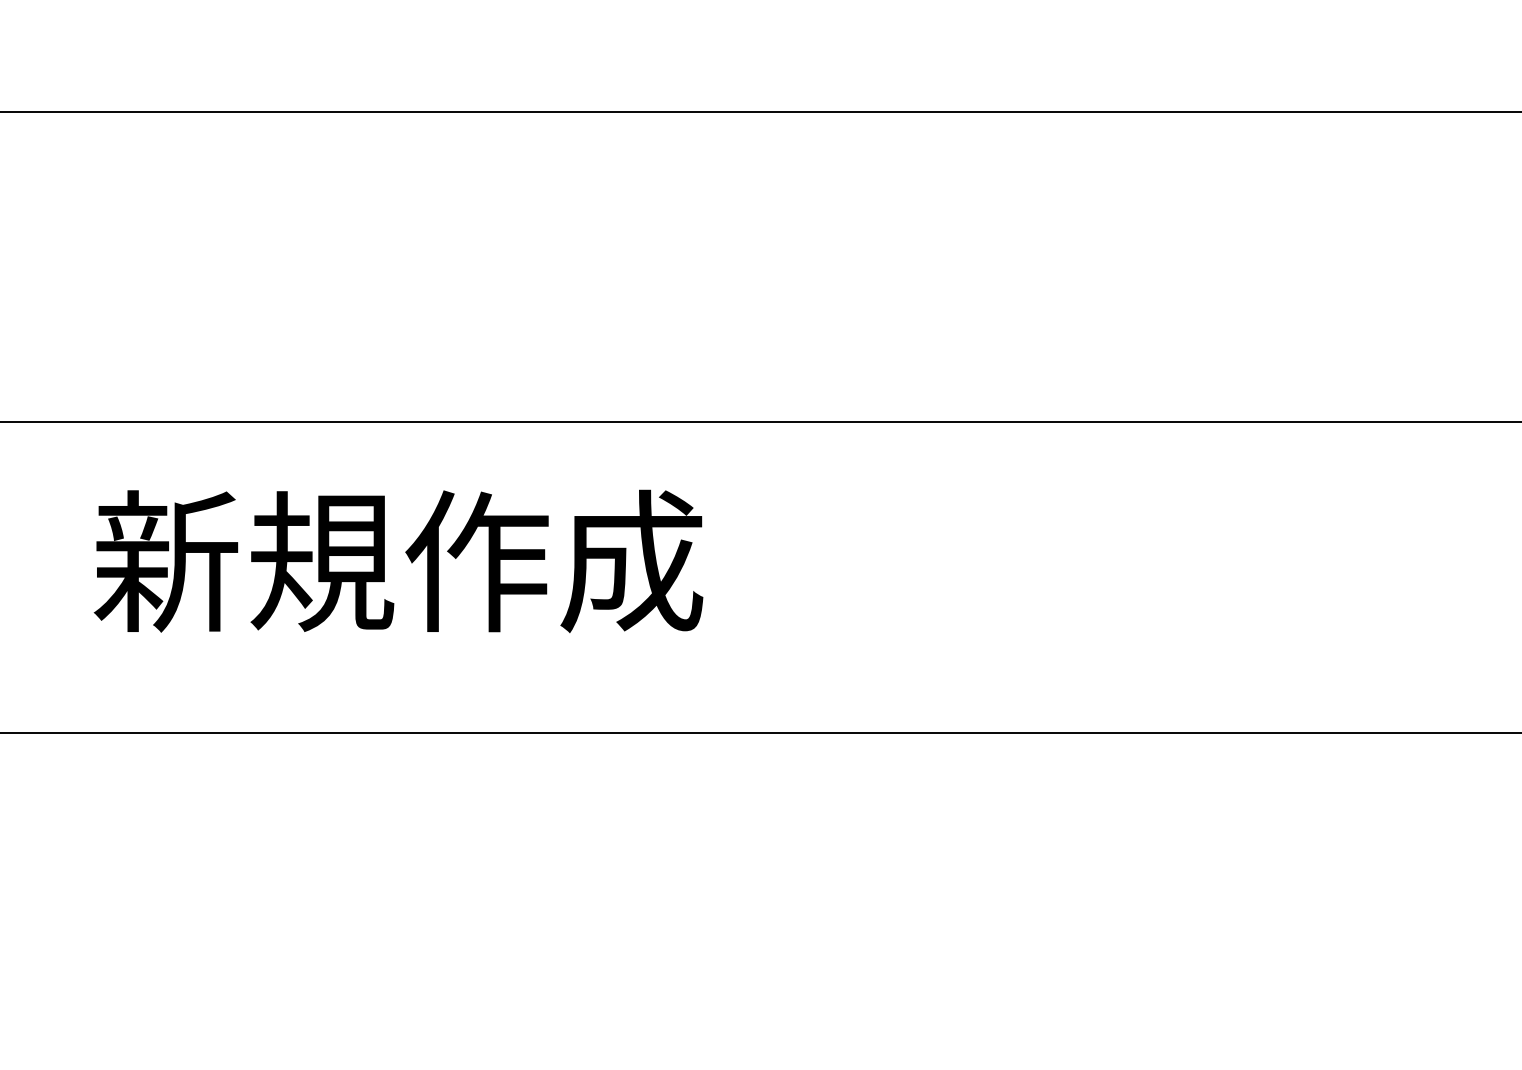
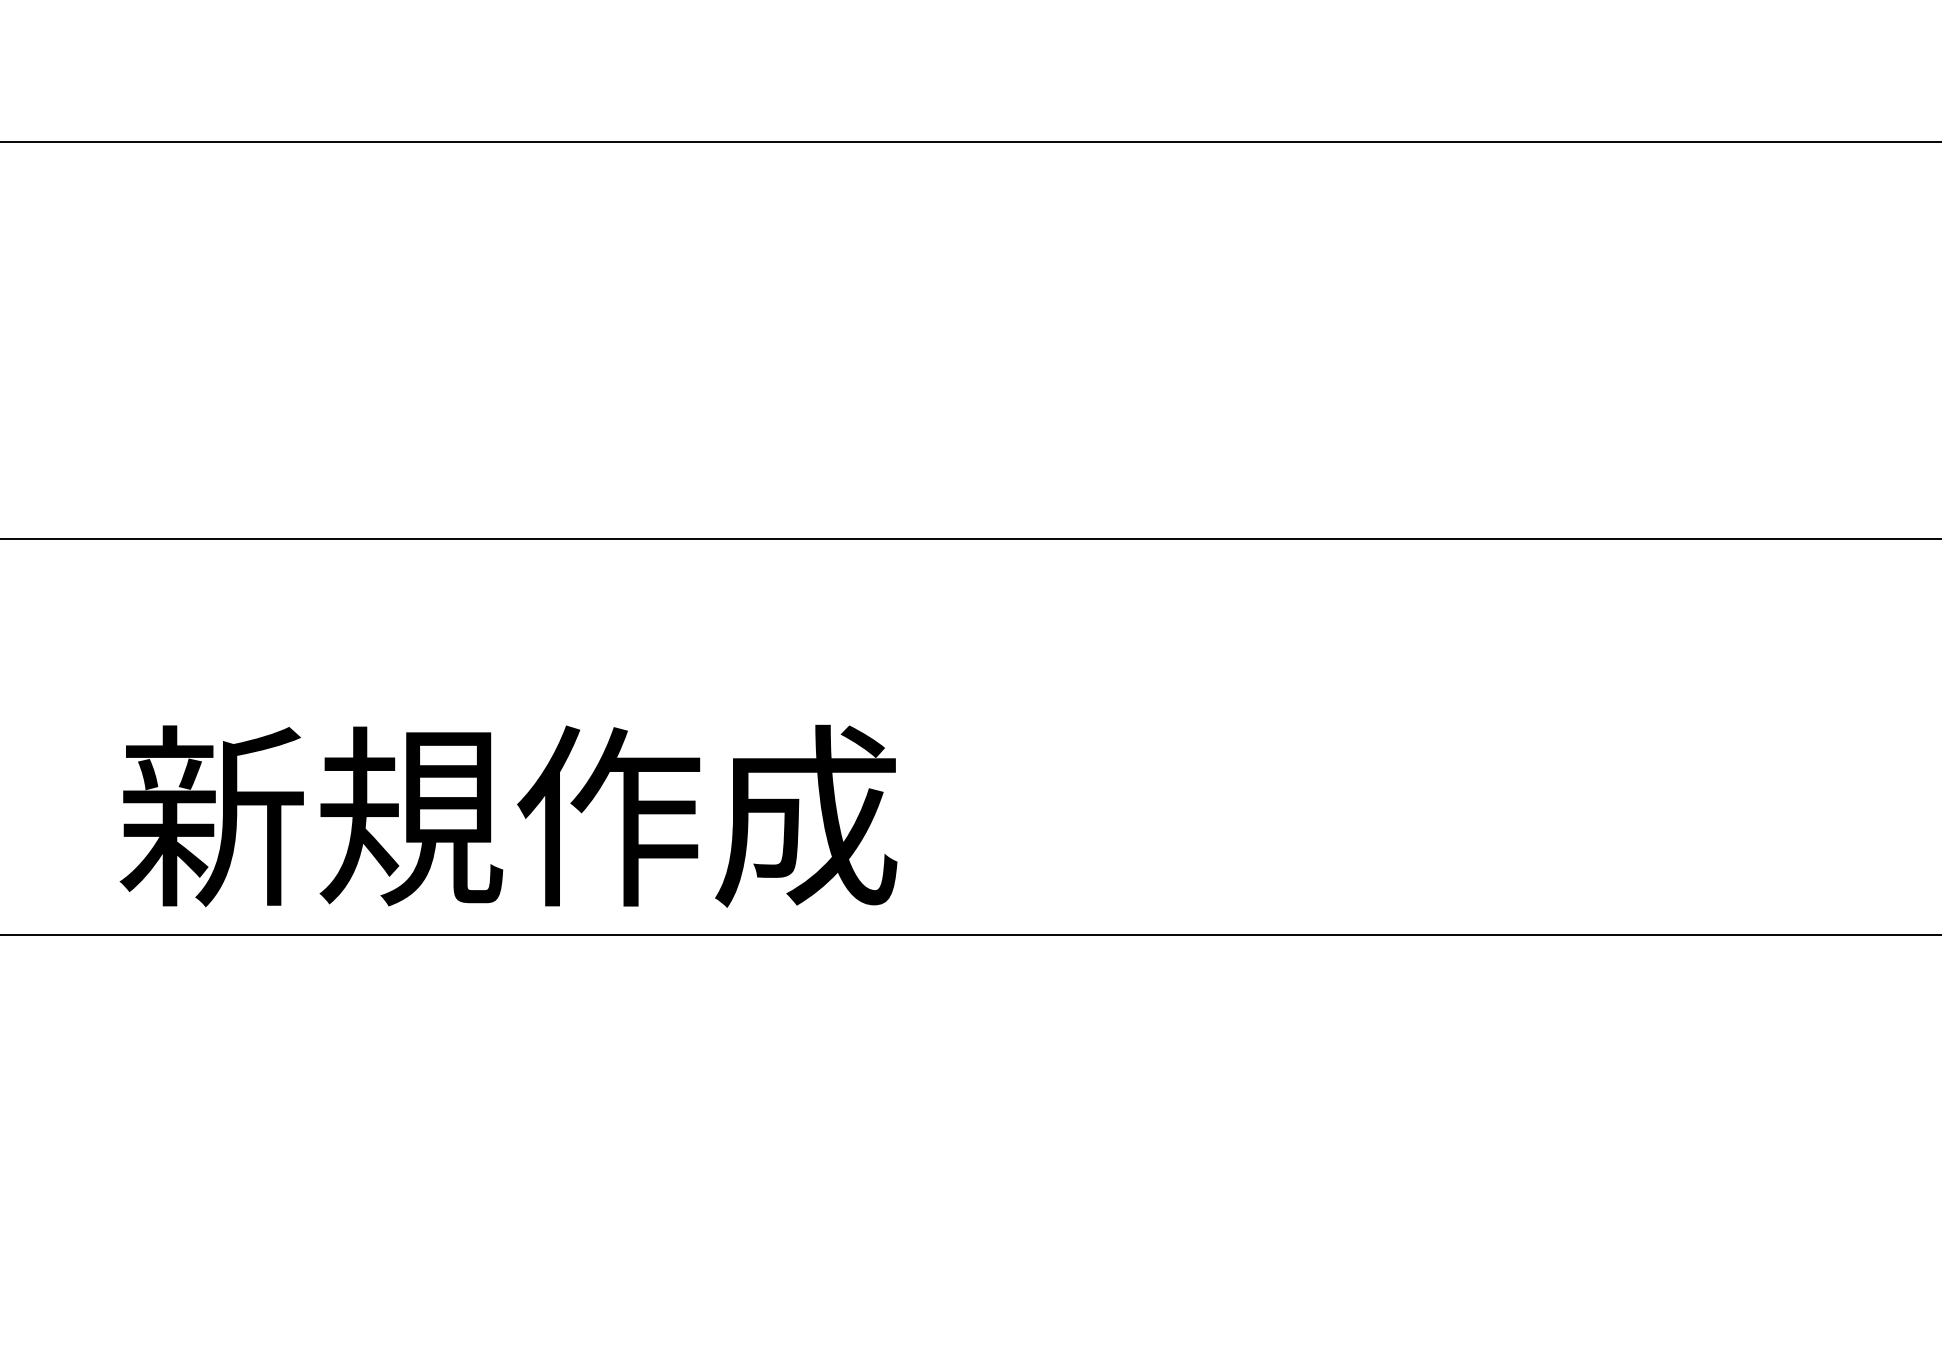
text: (398, 560) -> (508, 815), moved

